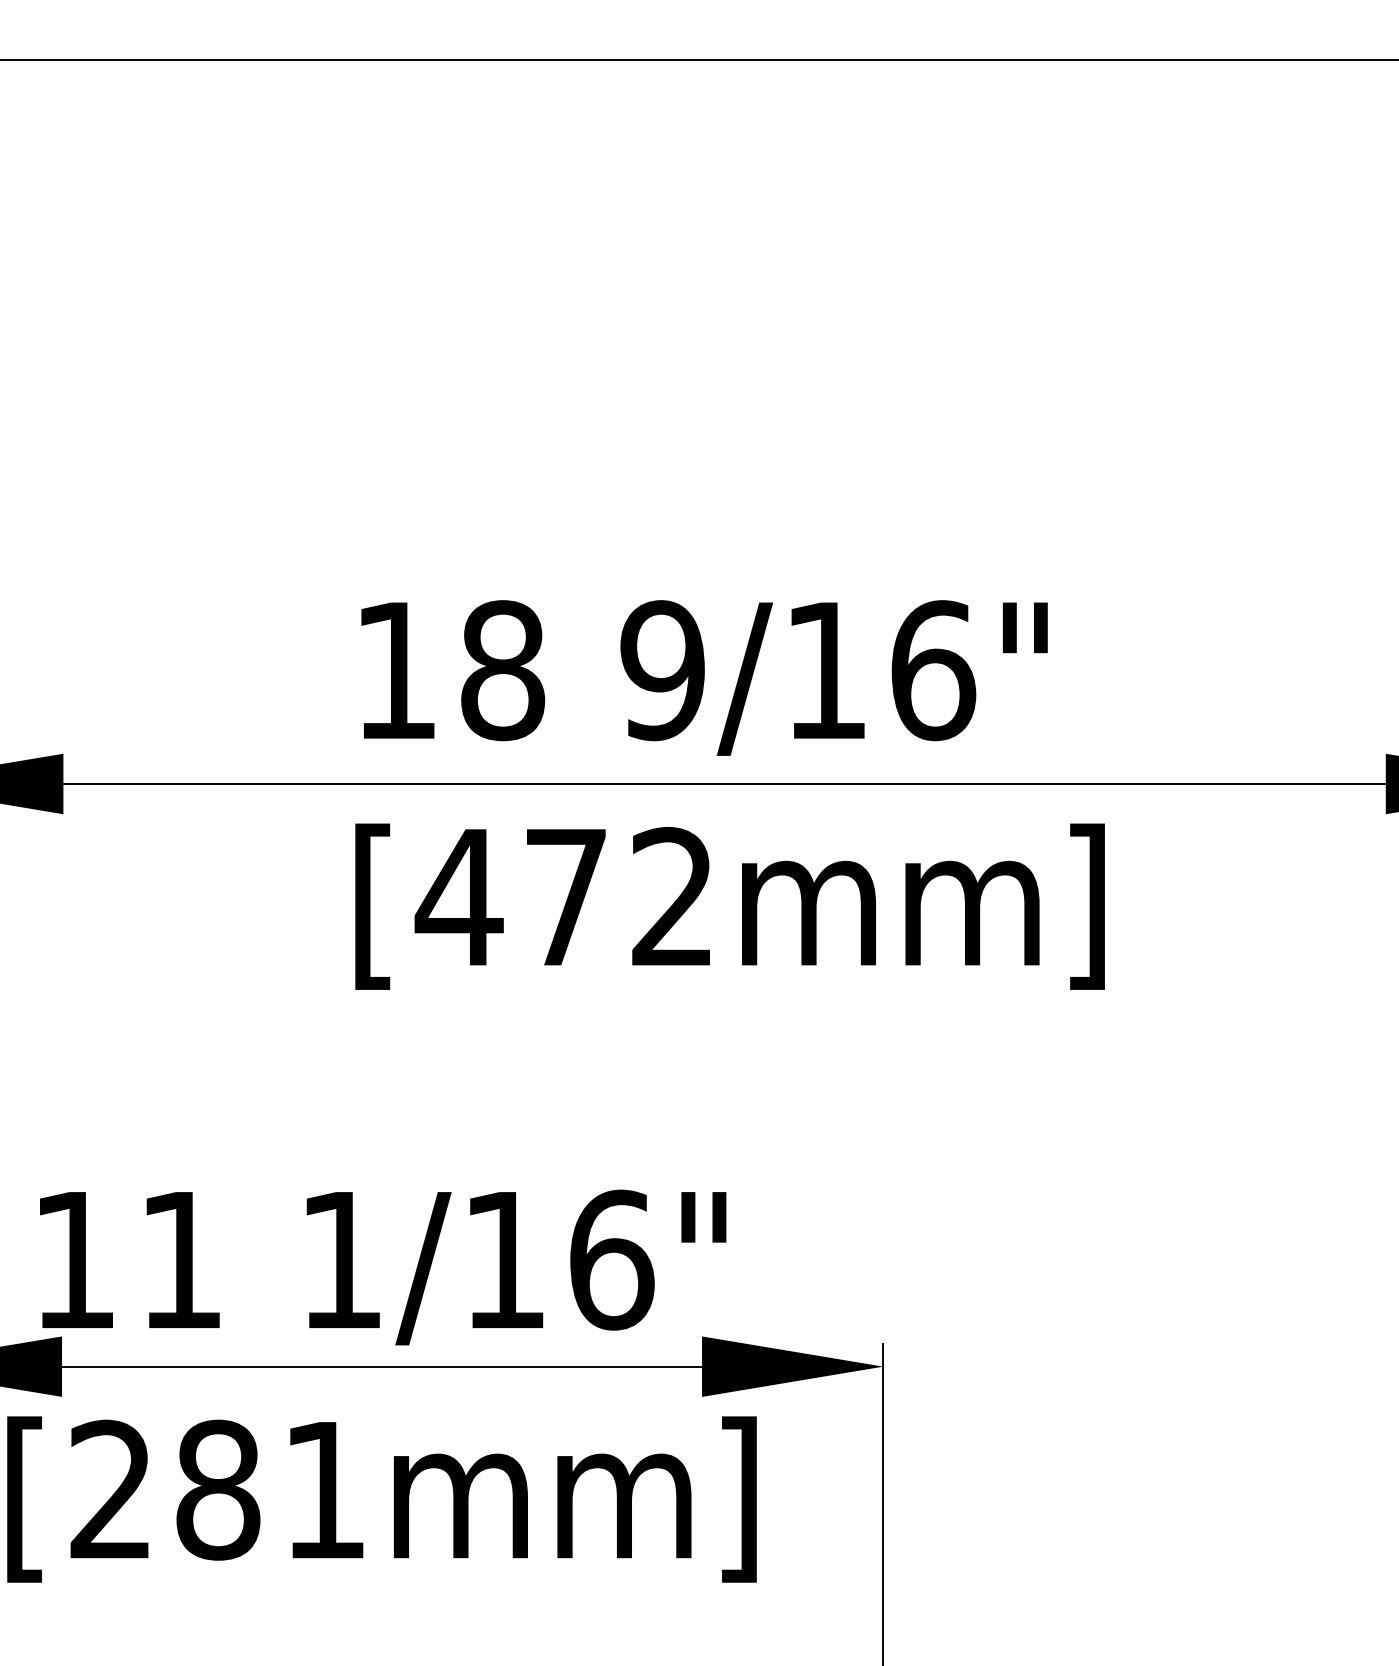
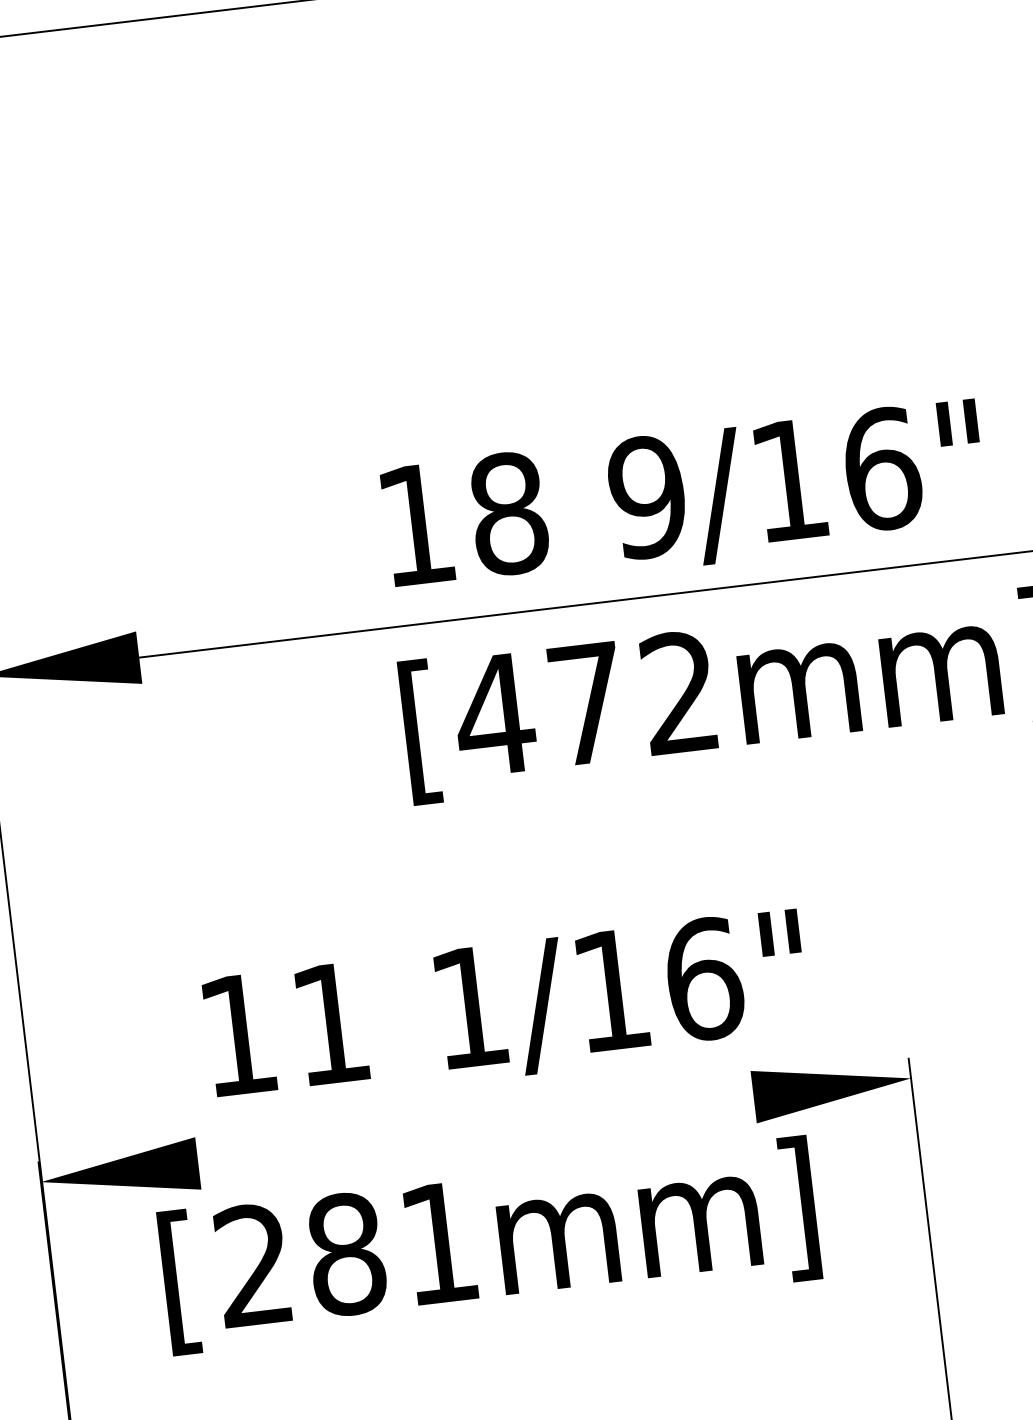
text: (383, 1267) -> (506, 1009), moved
line: (382, 1366) -> (476, 1130), removed

